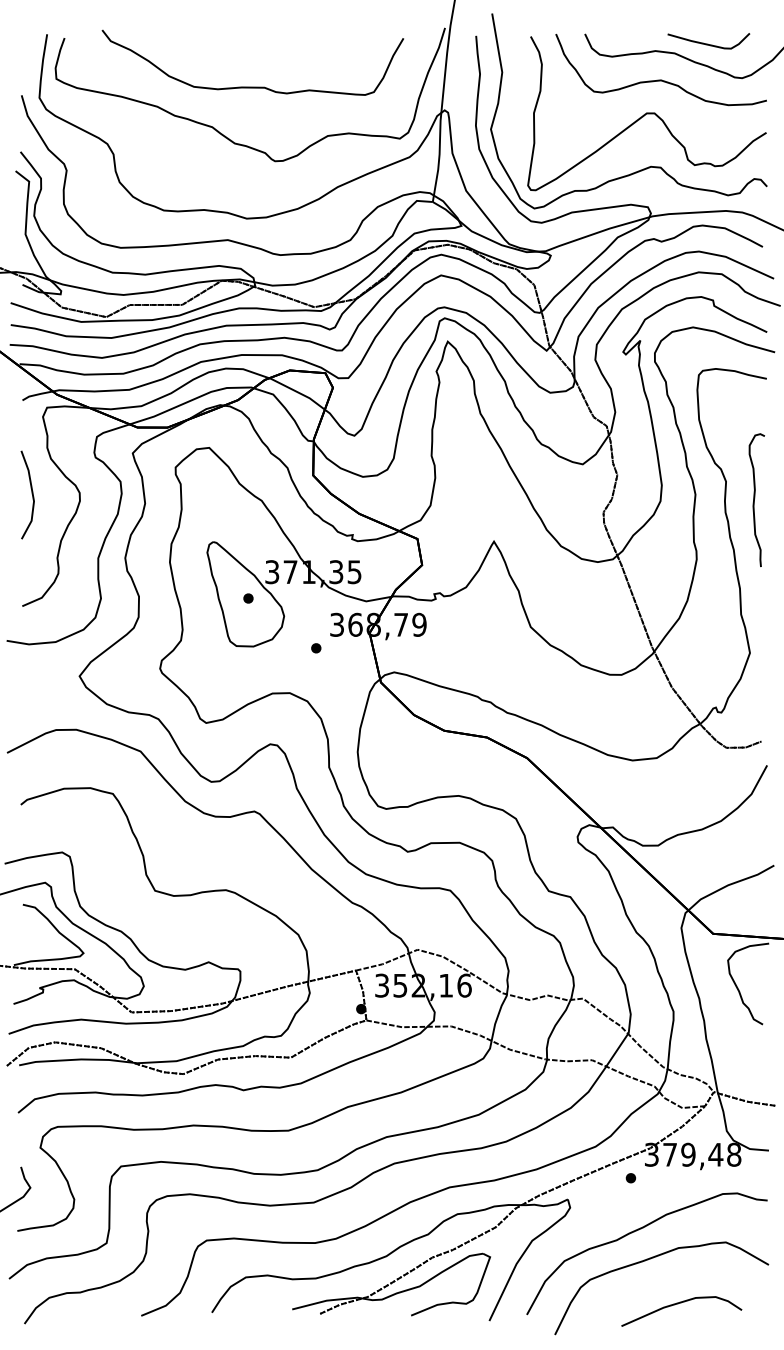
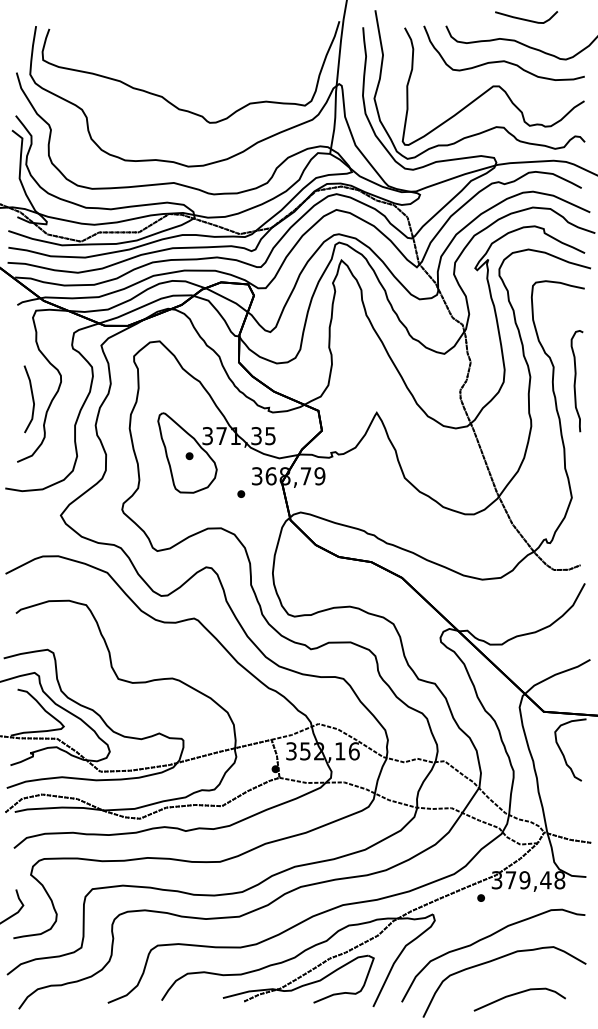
curve: (708, 44) -> (526, 19), moved
curve: (252, 86) -> (192, 65), removed
line: (31, 495) -> (32, 399), moved

